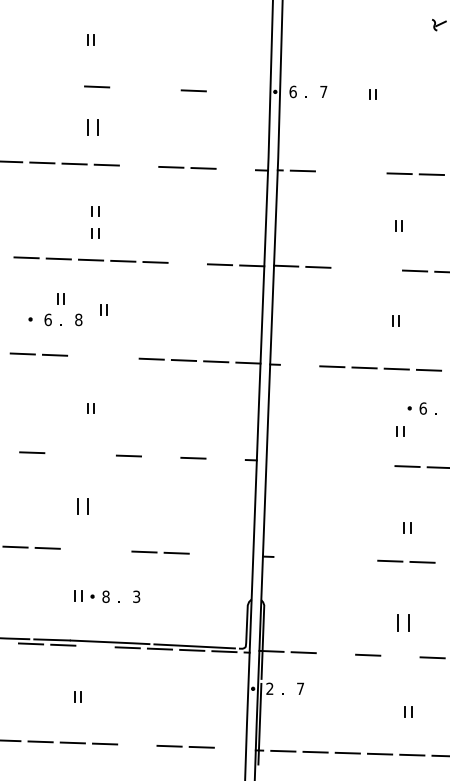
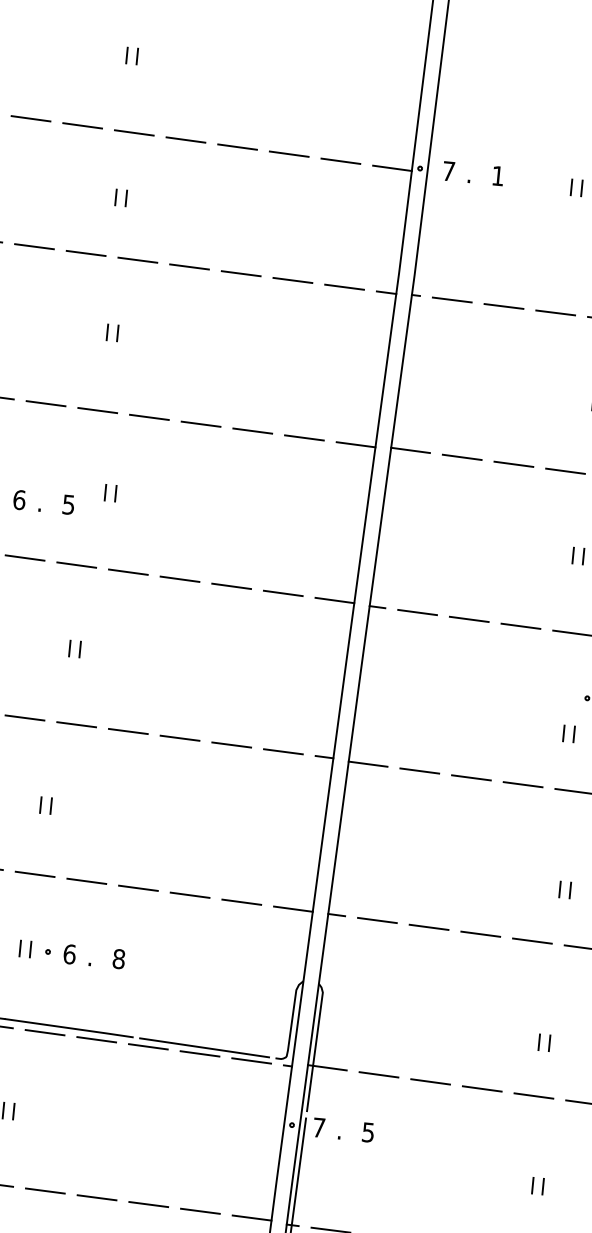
line: (32, 83) -> (30, 117), added
line: (64, 85) -> (82, 125), added
line: (129, 87) -> (186, 138), added
line: (161, 89) -> (237, 147), added
line: (225, 91) -> (340, 160), added
text: (292, 91) -> (447, 170), 6 -> 7
text: (323, 91) -> (497, 175), 7 -> 1
line: (258, 92) -> (393, 166), added
part: (92, 127) -> (120, 197), size x0.62
line: (138, 165) -> (188, 265), added
line: (235, 169) -> (344, 287), added
line: (335, 171) -> (504, 305), added
line: (367, 172) -> (555, 312), added
part: (95, 233) -> (109, 368), removed
line: (187, 263) -> (252, 430), added
line: (350, 268) -> (513, 464), added
line: (382, 269) -> (565, 470), added
part: (60, 298) -> (42, 467), removed
text: (78, 319) -> (68, 504), 8 -> 5
line: (87, 356) -> (77, 564), added
line: (119, 357) -> (128, 571), added
line: (299, 365) -> (416, 612), added
line: (64, 453) -> (25, 717), added
line: (96, 454) -> (76, 723), added
line: (161, 456) -> (180, 737), added
line: (225, 458) -> (283, 750), added
line: (278, 461) -> (368, 763), added
line: (310, 462) -> (419, 770), added
line: (342, 463) -> (470, 776), added
line: (375, 464) -> (523, 783), added
part: (82, 506) -> (45, 805), size x0.62
line: (79, 549) -> (34, 874), added
line: (112, 550) -> (87, 880), added
line: (208, 554) -> (241, 902), added
line: (241, 555) -> (293, 908), added
line: (293, 557) -> (377, 920), added
line: (325, 558) -> (428, 926), added
line: (357, 559) -> (479, 933), added
text: (105, 596) -> (68, 953), 8 -> 6
text: (136, 596) -> (118, 958), 3 -> 8
part: (403, 622) -> (544, 1041), size x0.62
line: (95, 646) -> (45, 1032), added
line: (335, 653) -> (429, 1081), added
line: (400, 656) -> (534, 1095), added
text: (269, 688) -> (318, 1127), 2 -> 7
text: (300, 688) -> (368, 1131), 7 -> 5
line: (137, 744) -> (97, 1196), added
line: (233, 748) -> (251, 1218), added

